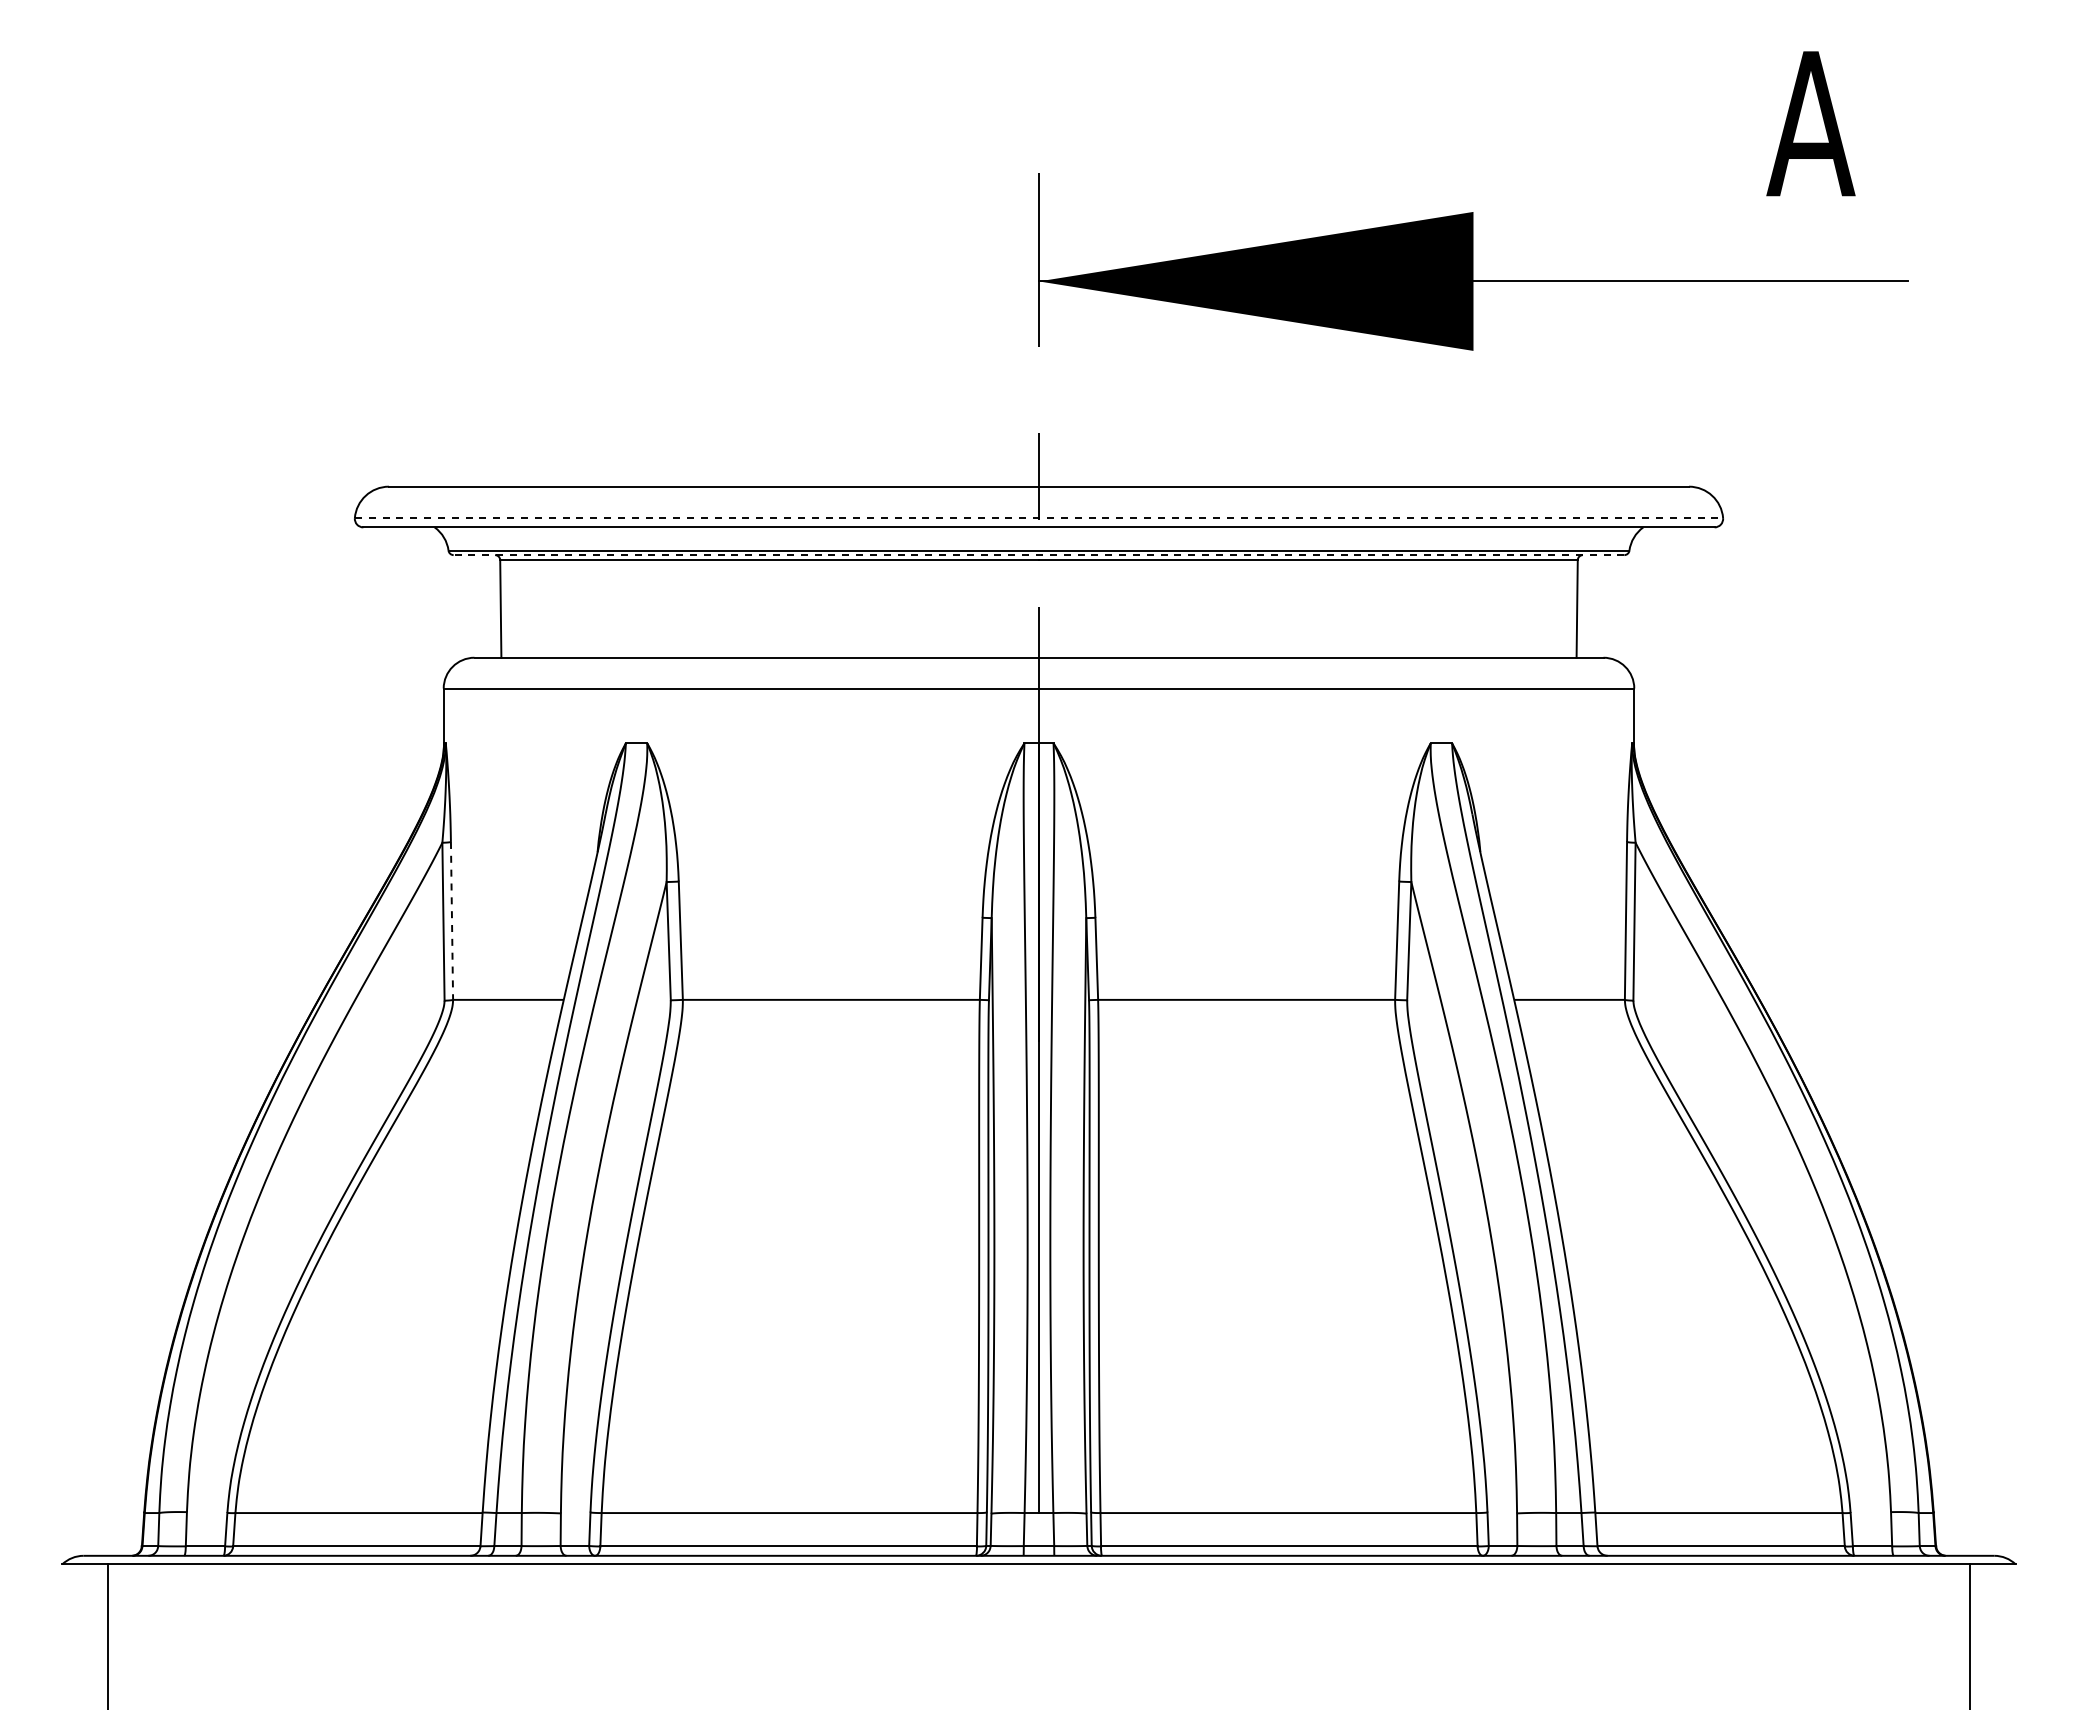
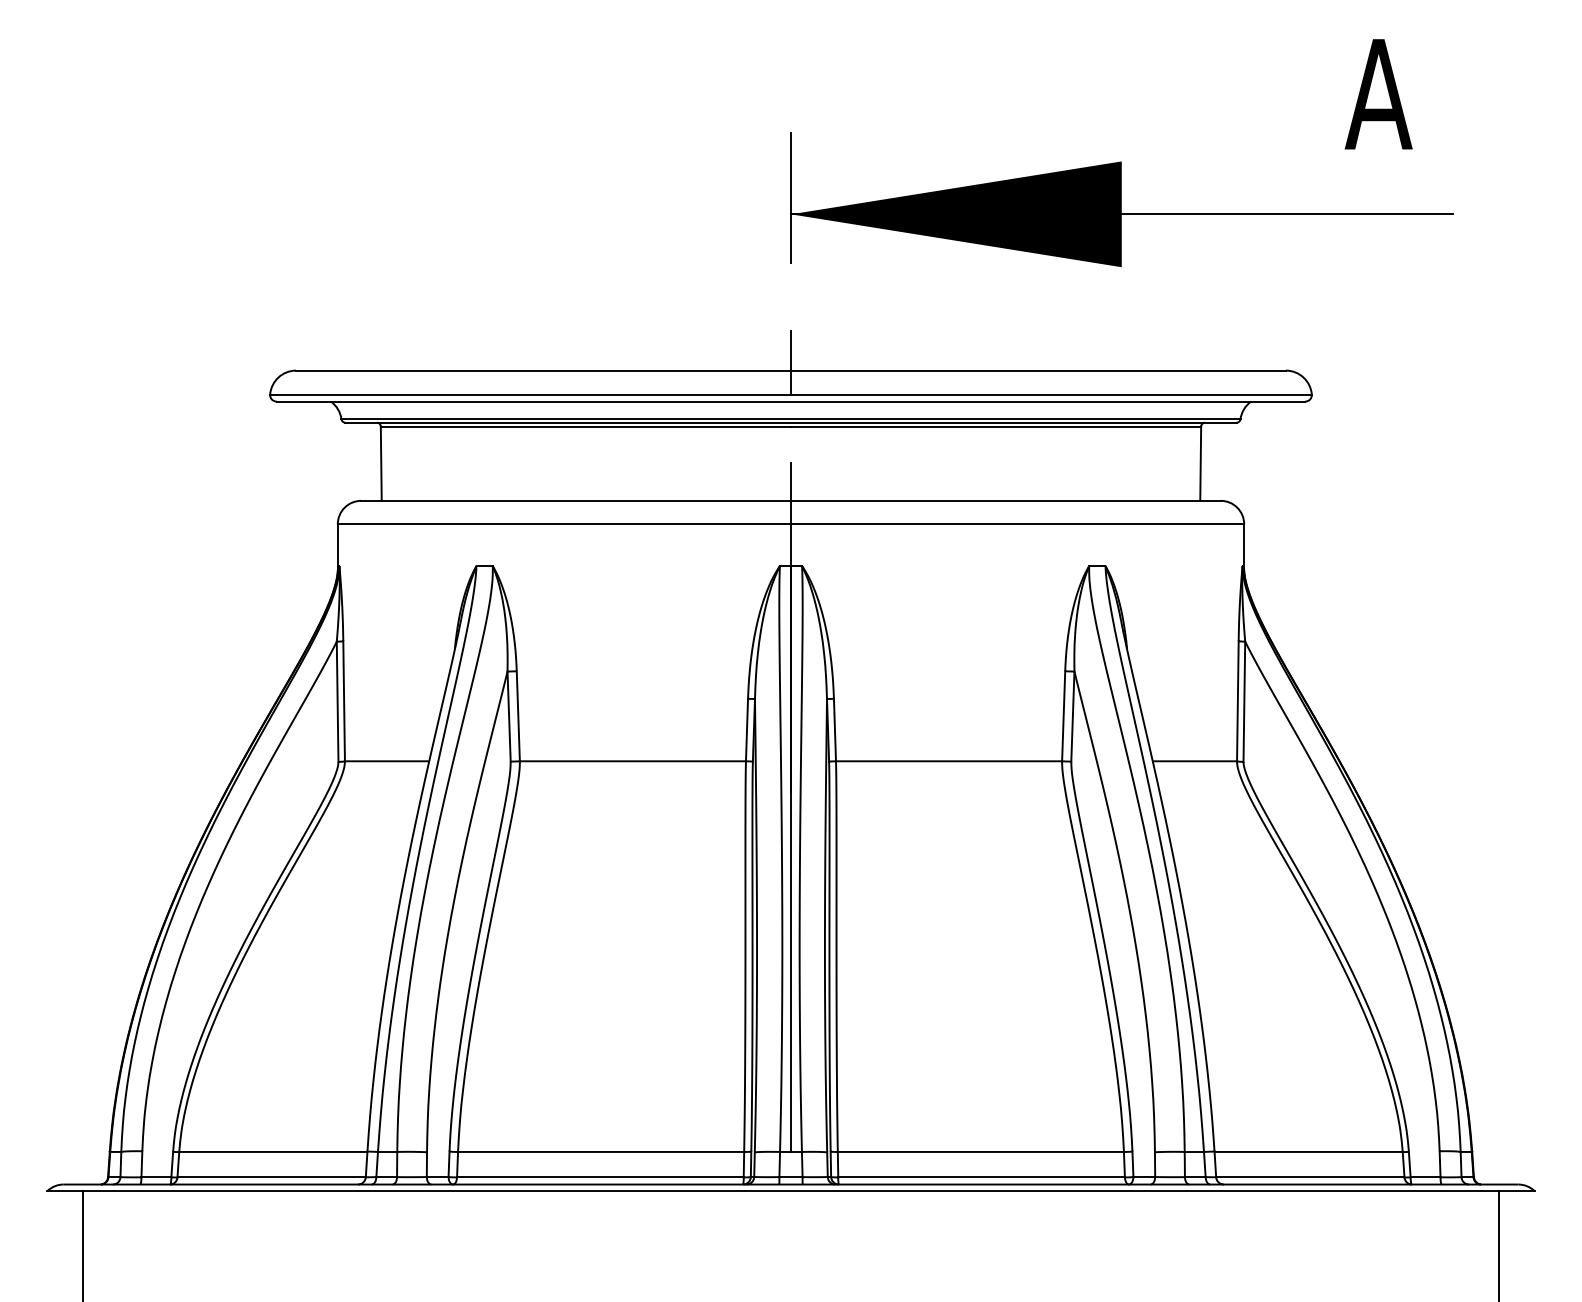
line: (1039, 518) -> (791, 394), dashed -> solid
line: (1038, 555) -> (790, 422), dashed -> solid
line: (452, 920) -> (344, 700), dashed -> solid

